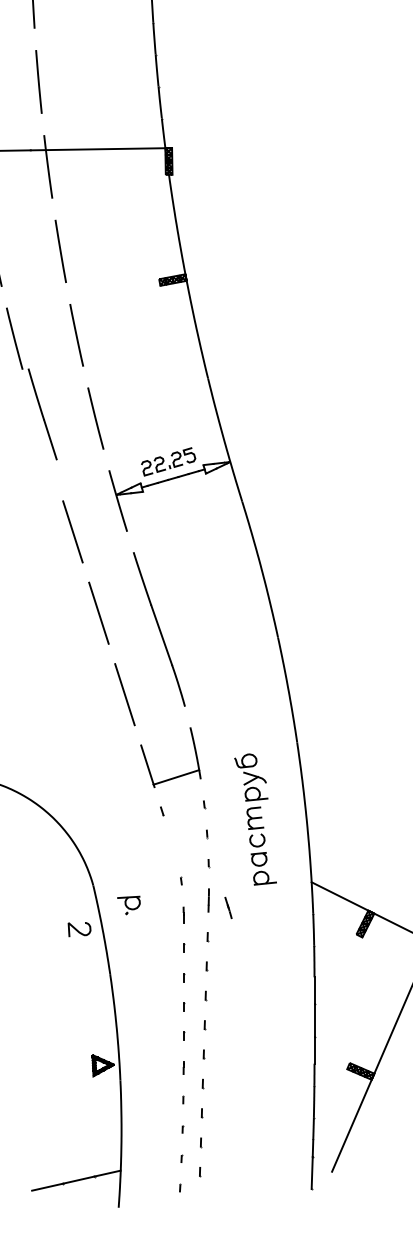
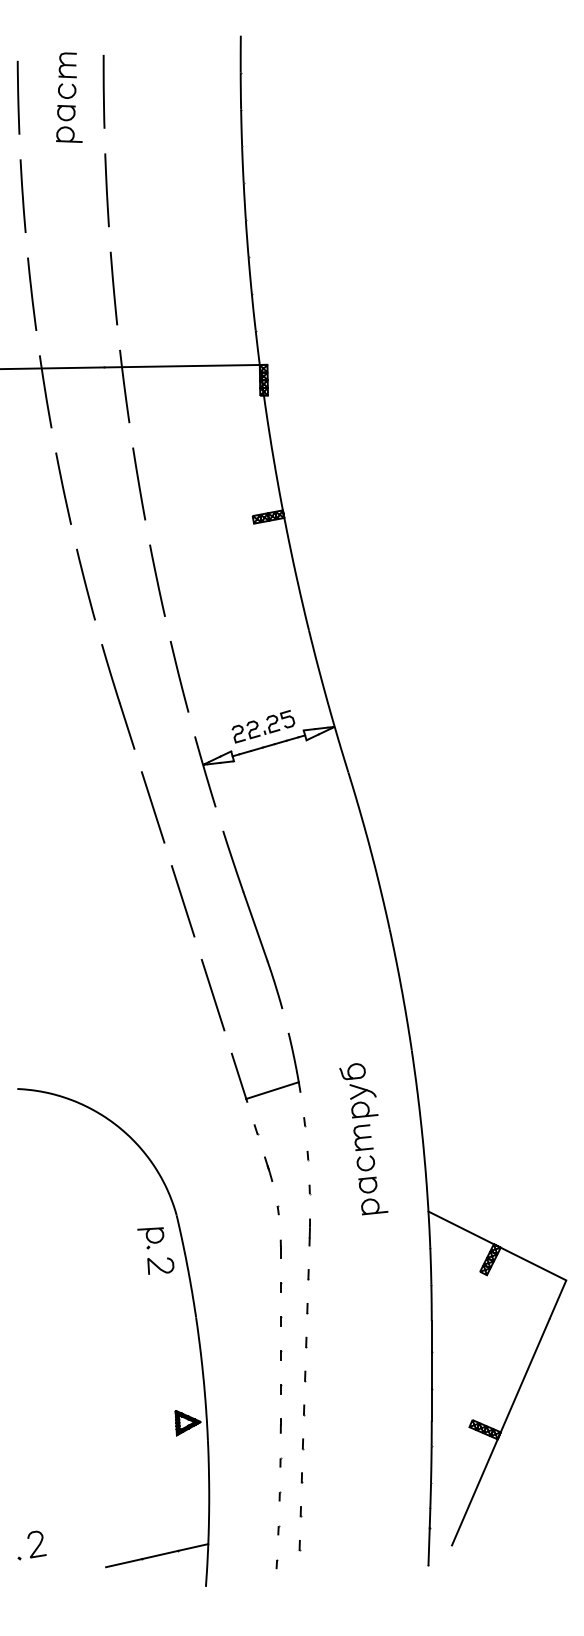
line: (42, 414) -> (118, 696), moved
part: (128, 905) -> (150, 1238), moved
line: (228, 907) -> (268, 1168), moved

